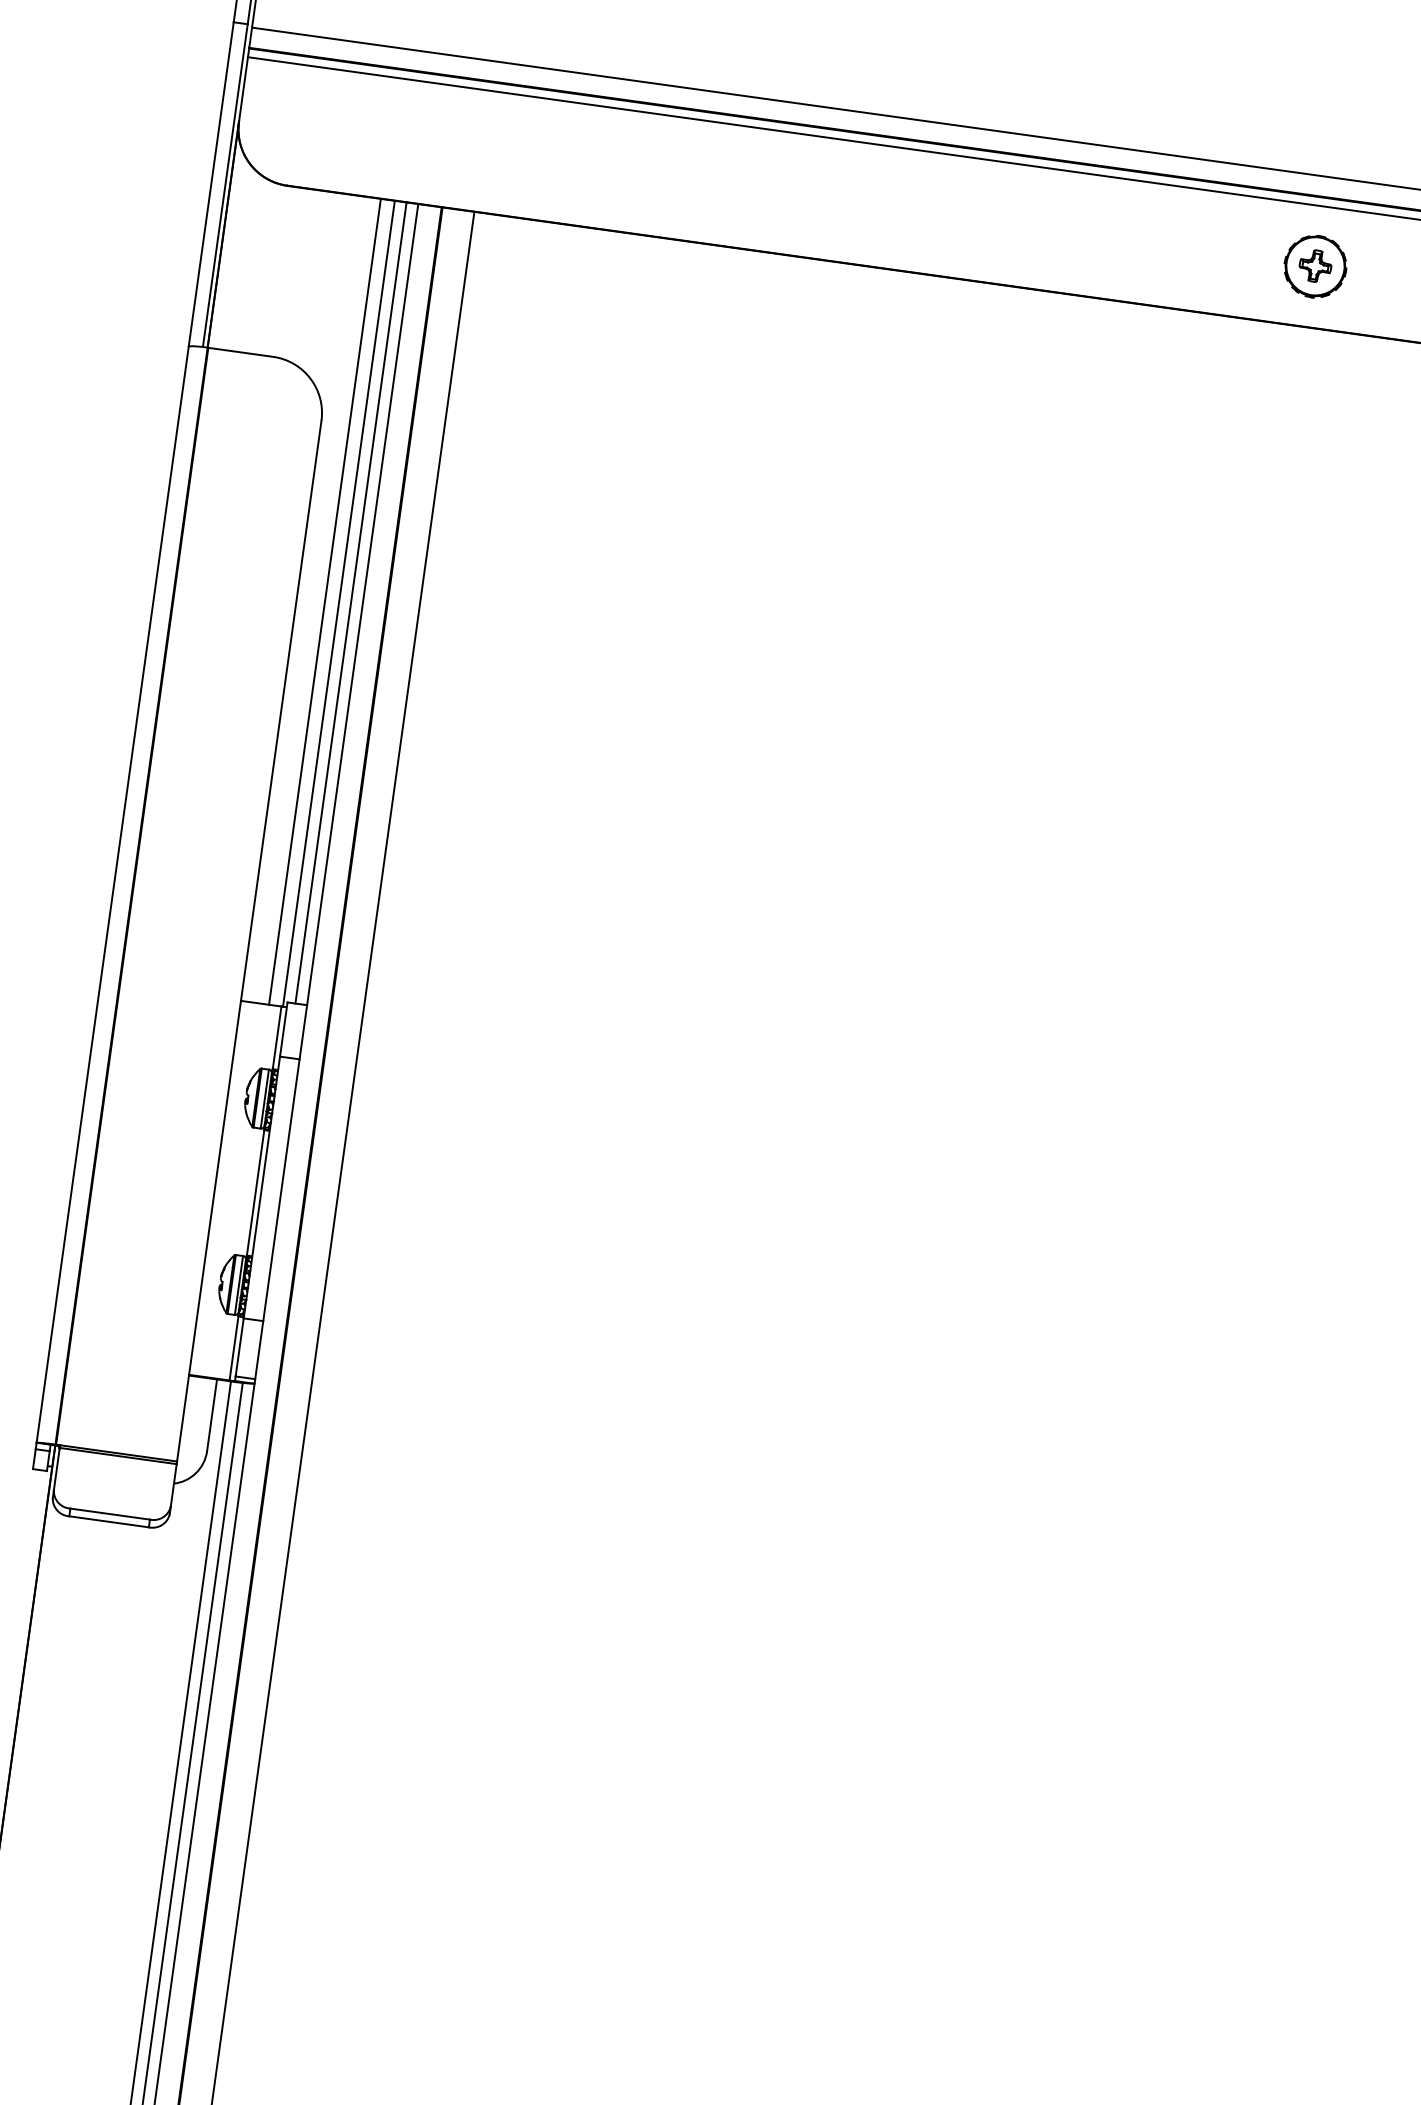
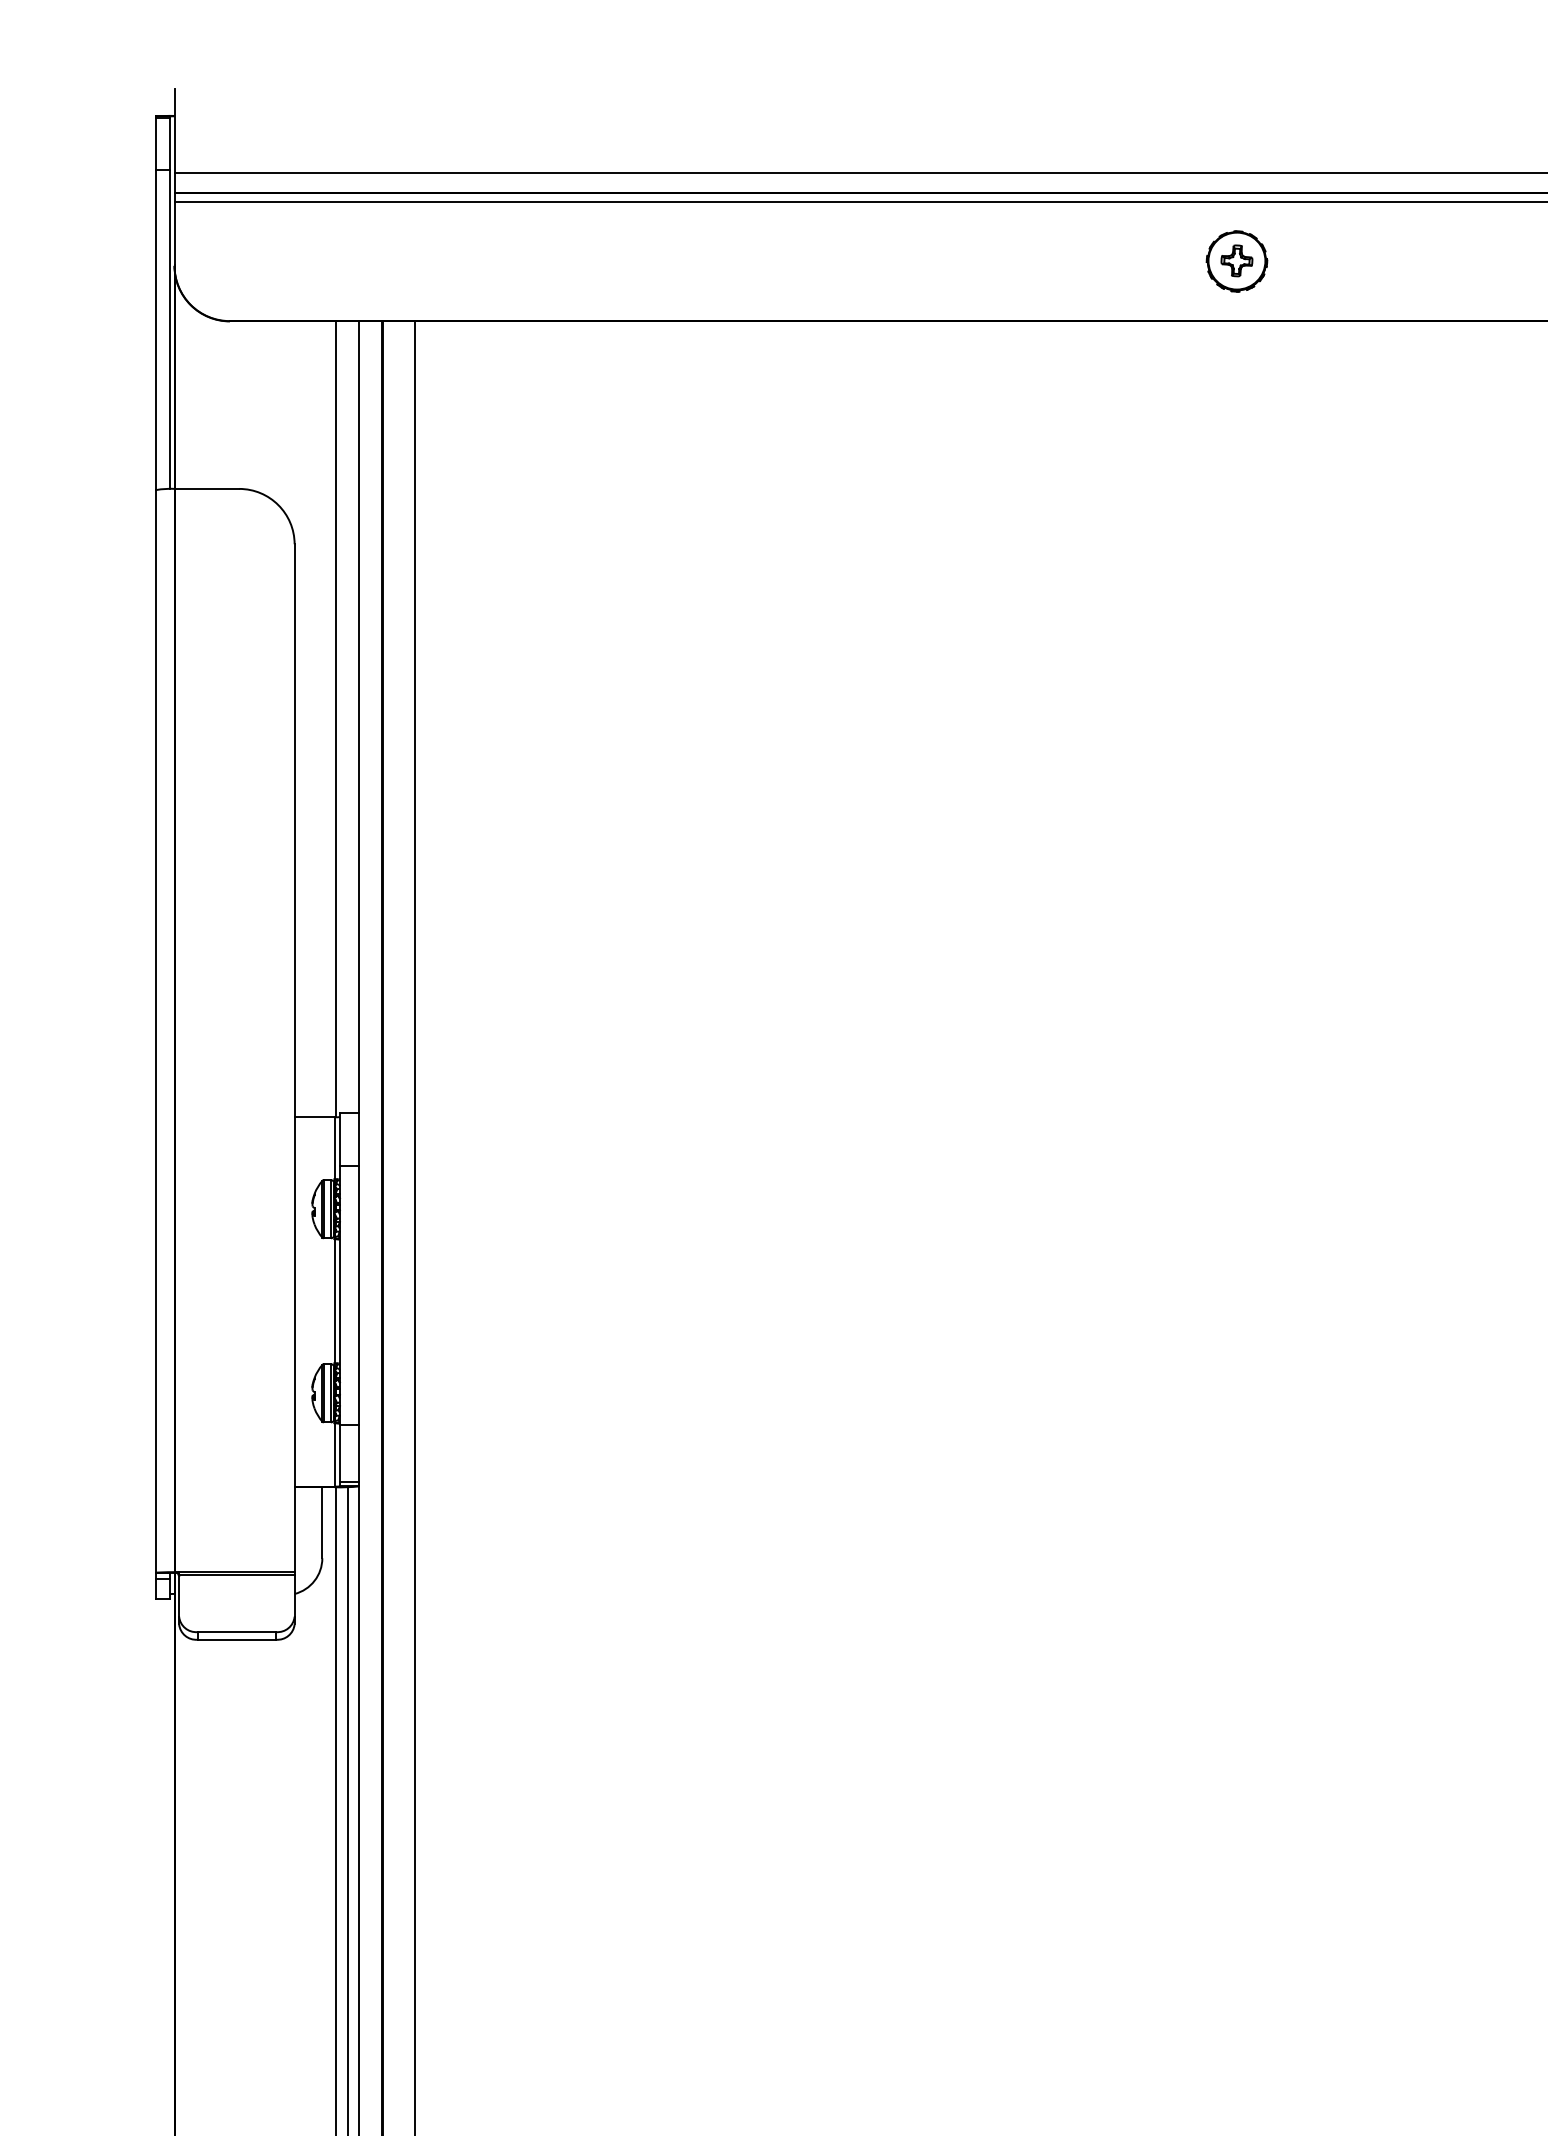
line: (325, 602) -> (322, 719), removed
line: (350, 602) -> (347, 716), removed

